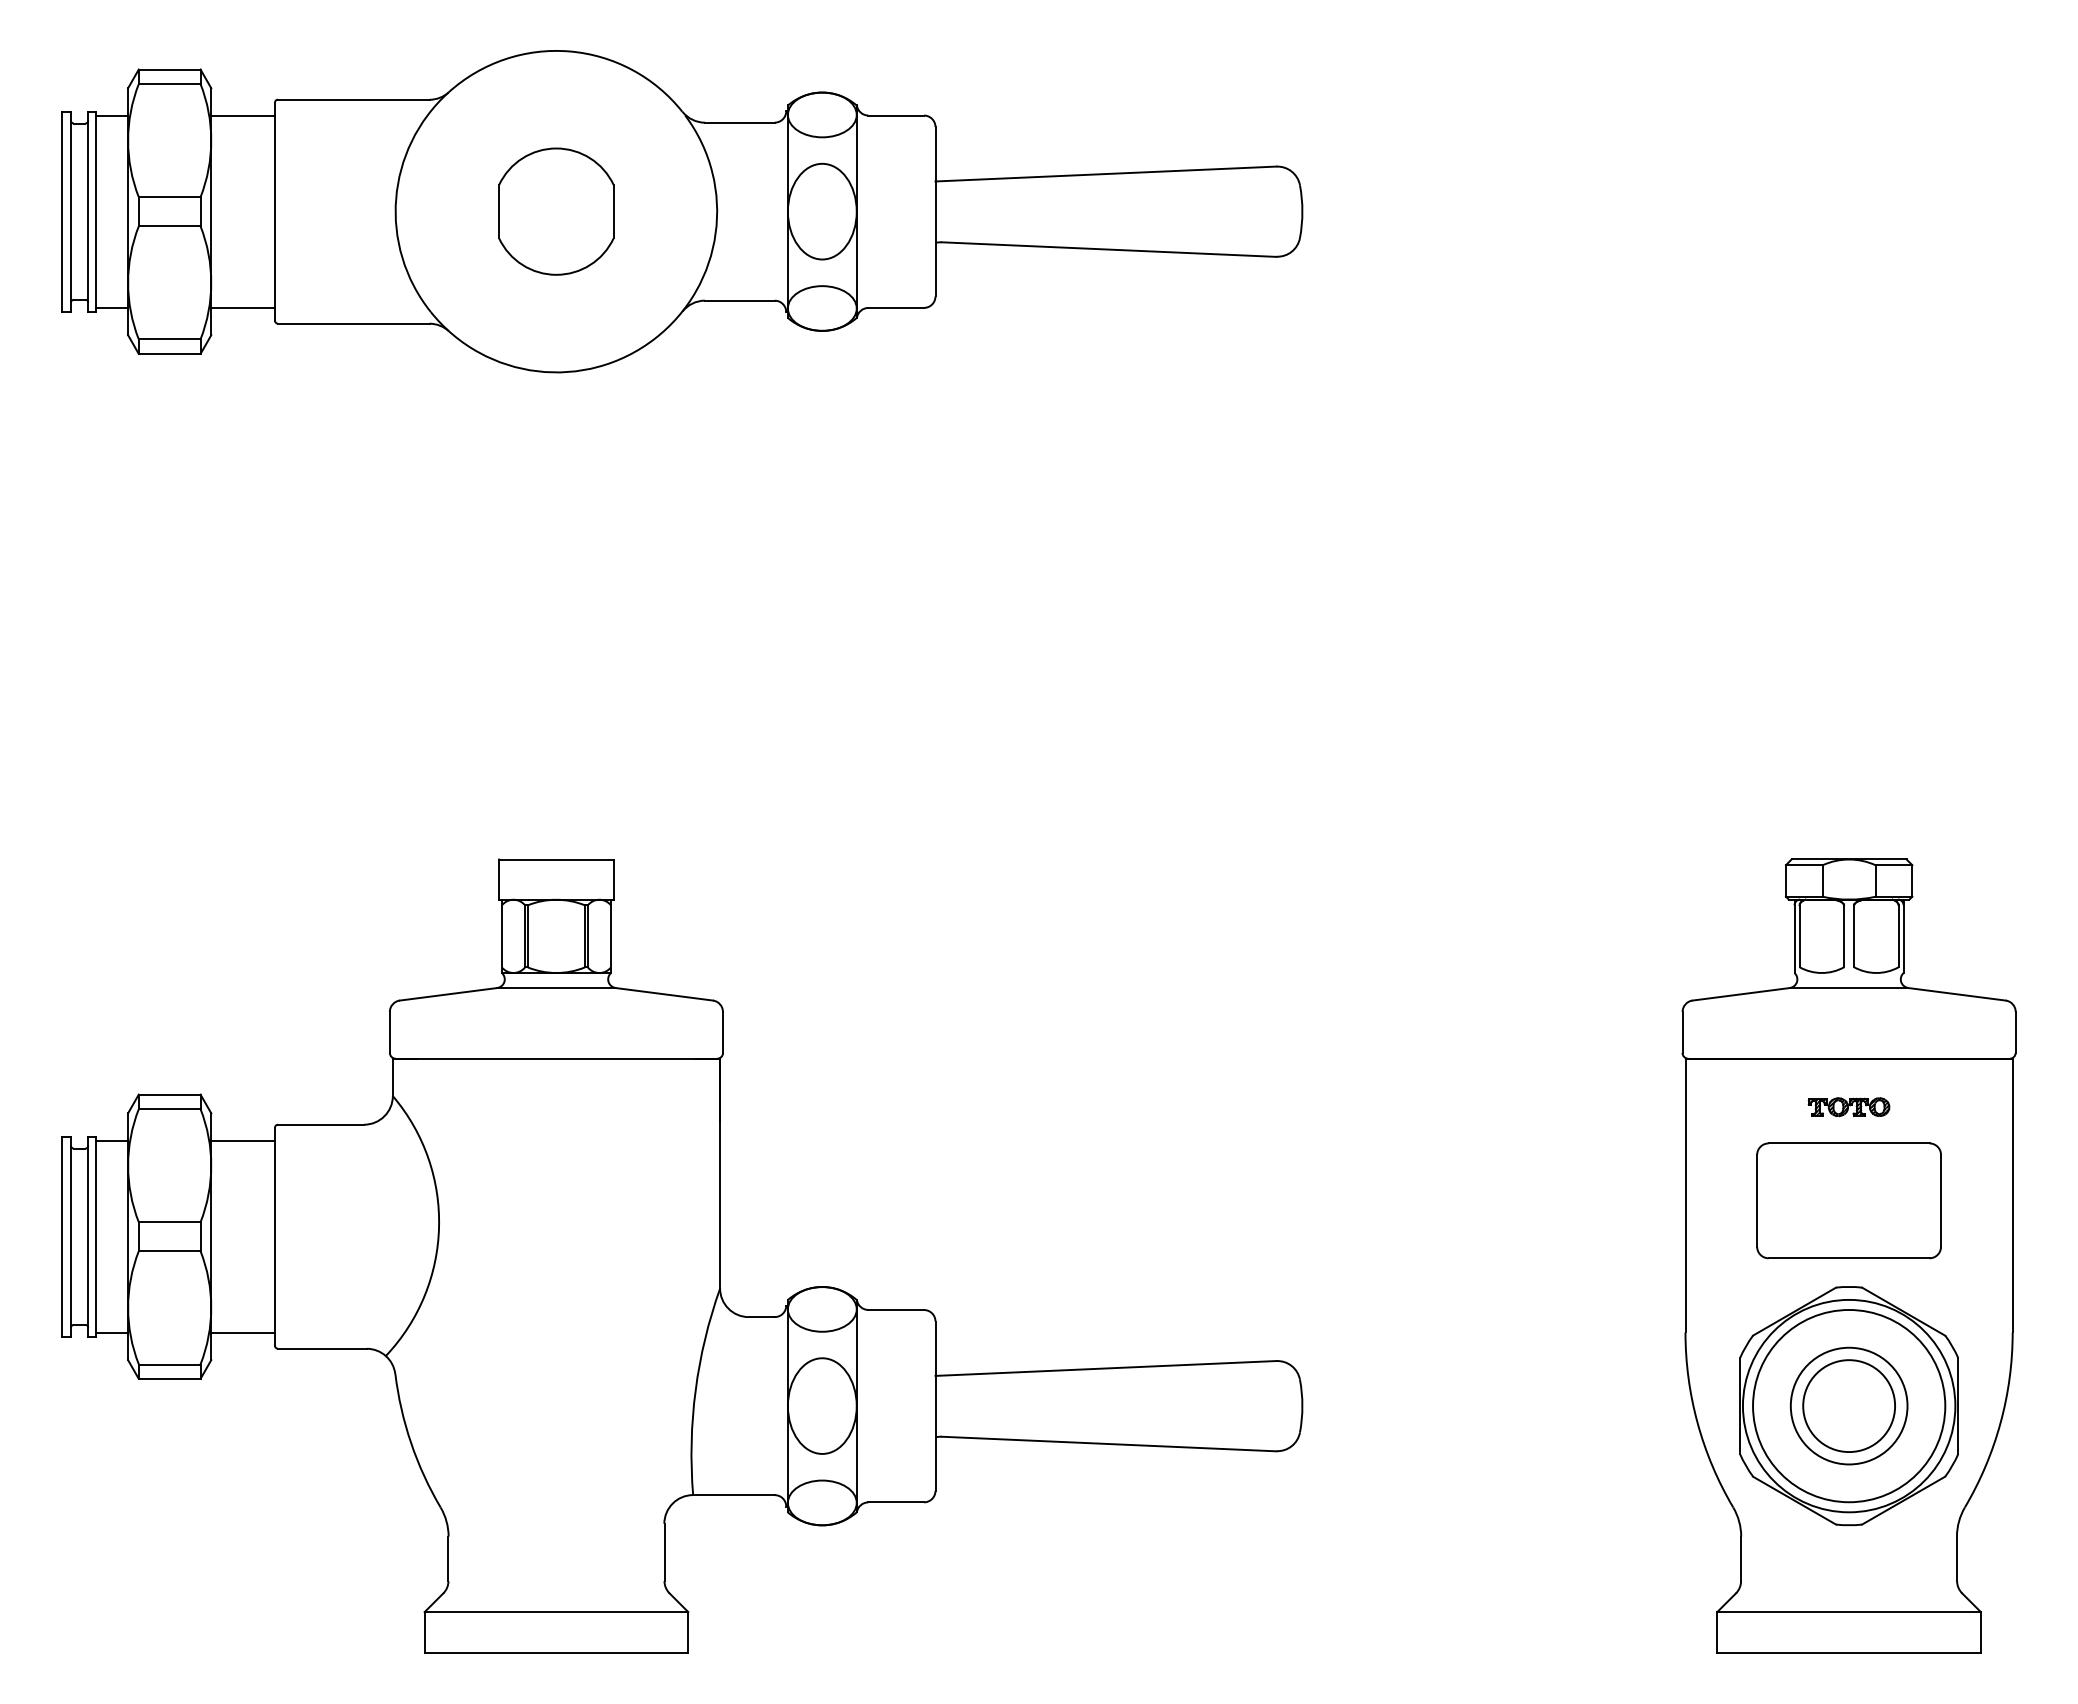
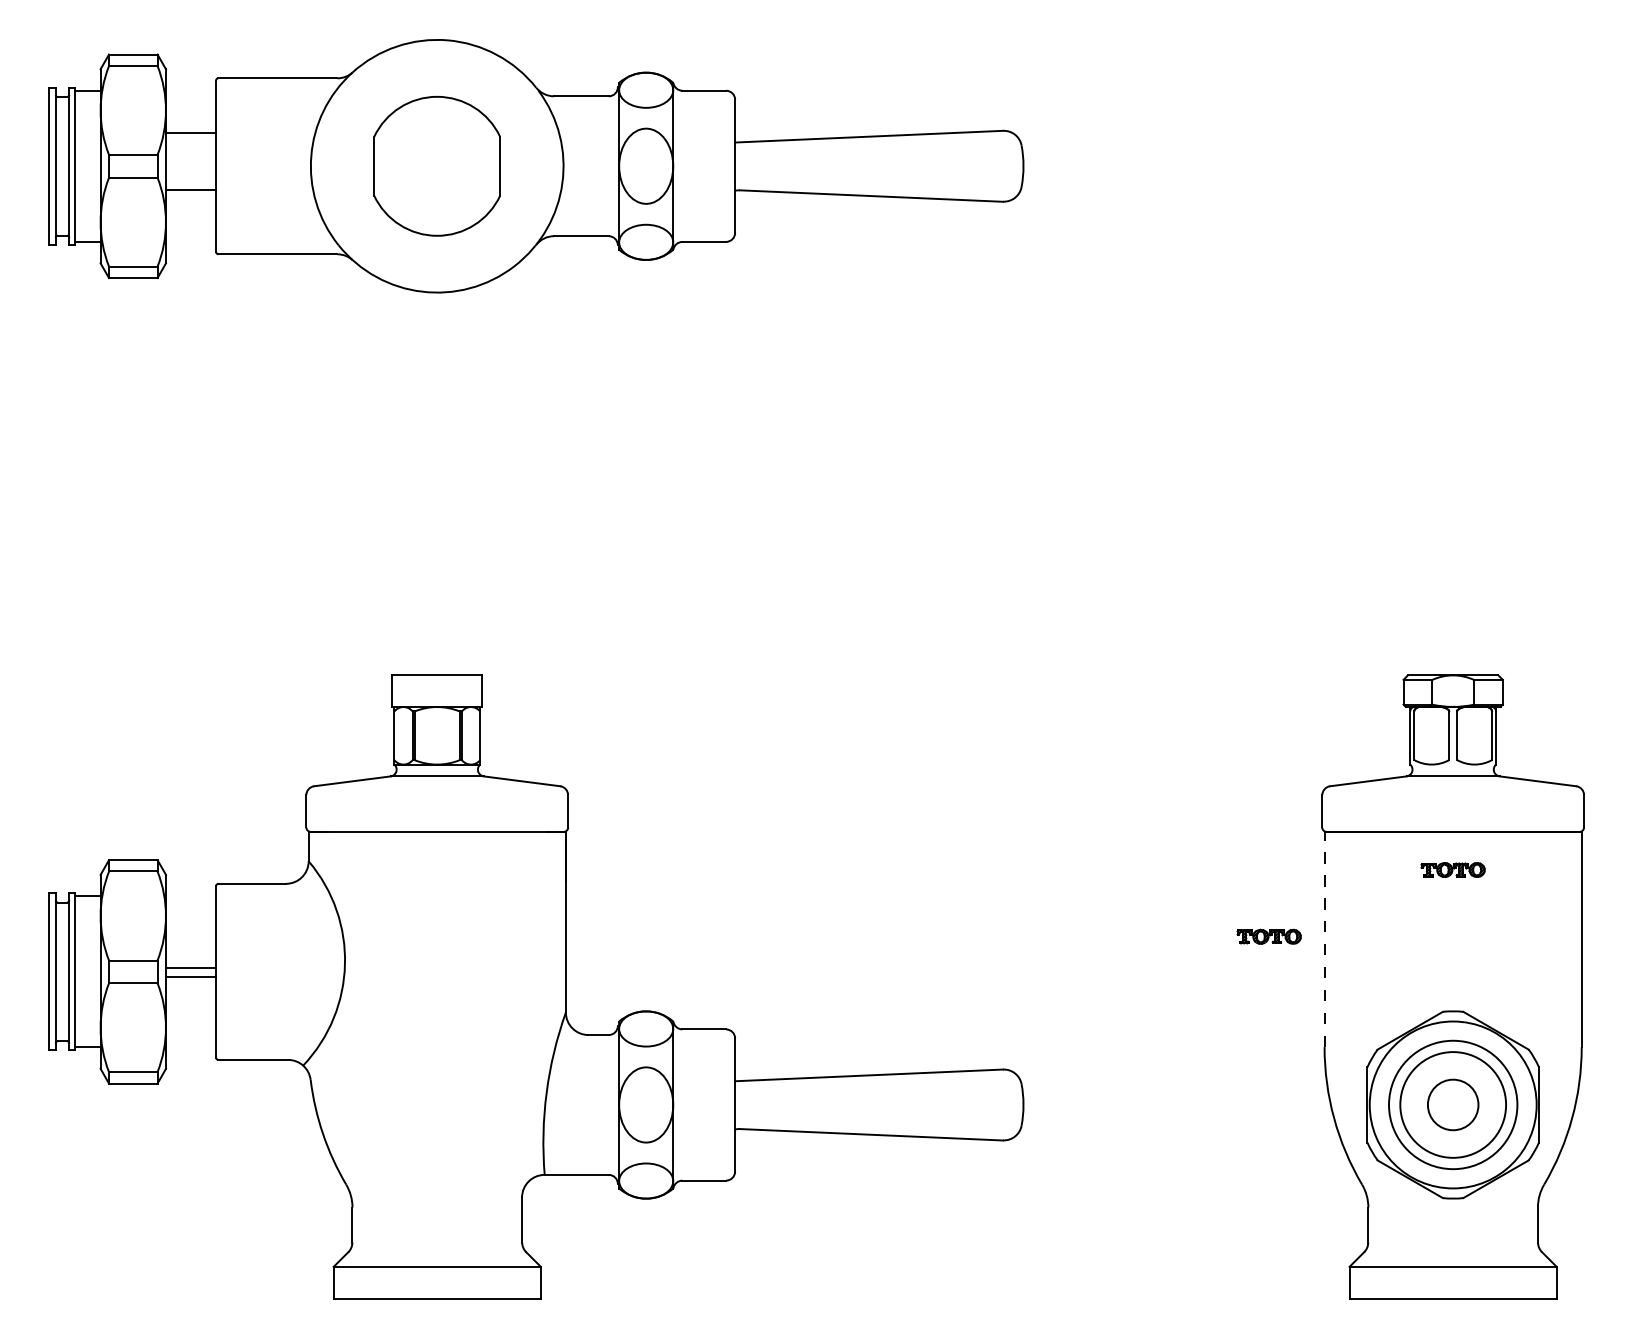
line: (243, 115) -> (191, 133), moved
part: (556, 211) -> (437, 166), size x1.4
line: (243, 307) -> (191, 189), moved
line: (243, 1140) -> (191, 967), moved
part: (1614, 1192) -> (1268, 937), added
line: (1685, 1195) -> (1324, 939), solid -> dashed
part: (1848, 1200) -> (1452, 943), removed
line: (243, 1332) -> (191, 977), moved
circle: (1848, 1405) -> (1452, 1104), size x1.4
circle: (1849, 1405) -> (1453, 1104), size x0.7
circle: (1849, 1406) -> (1453, 1105), size x0.7

